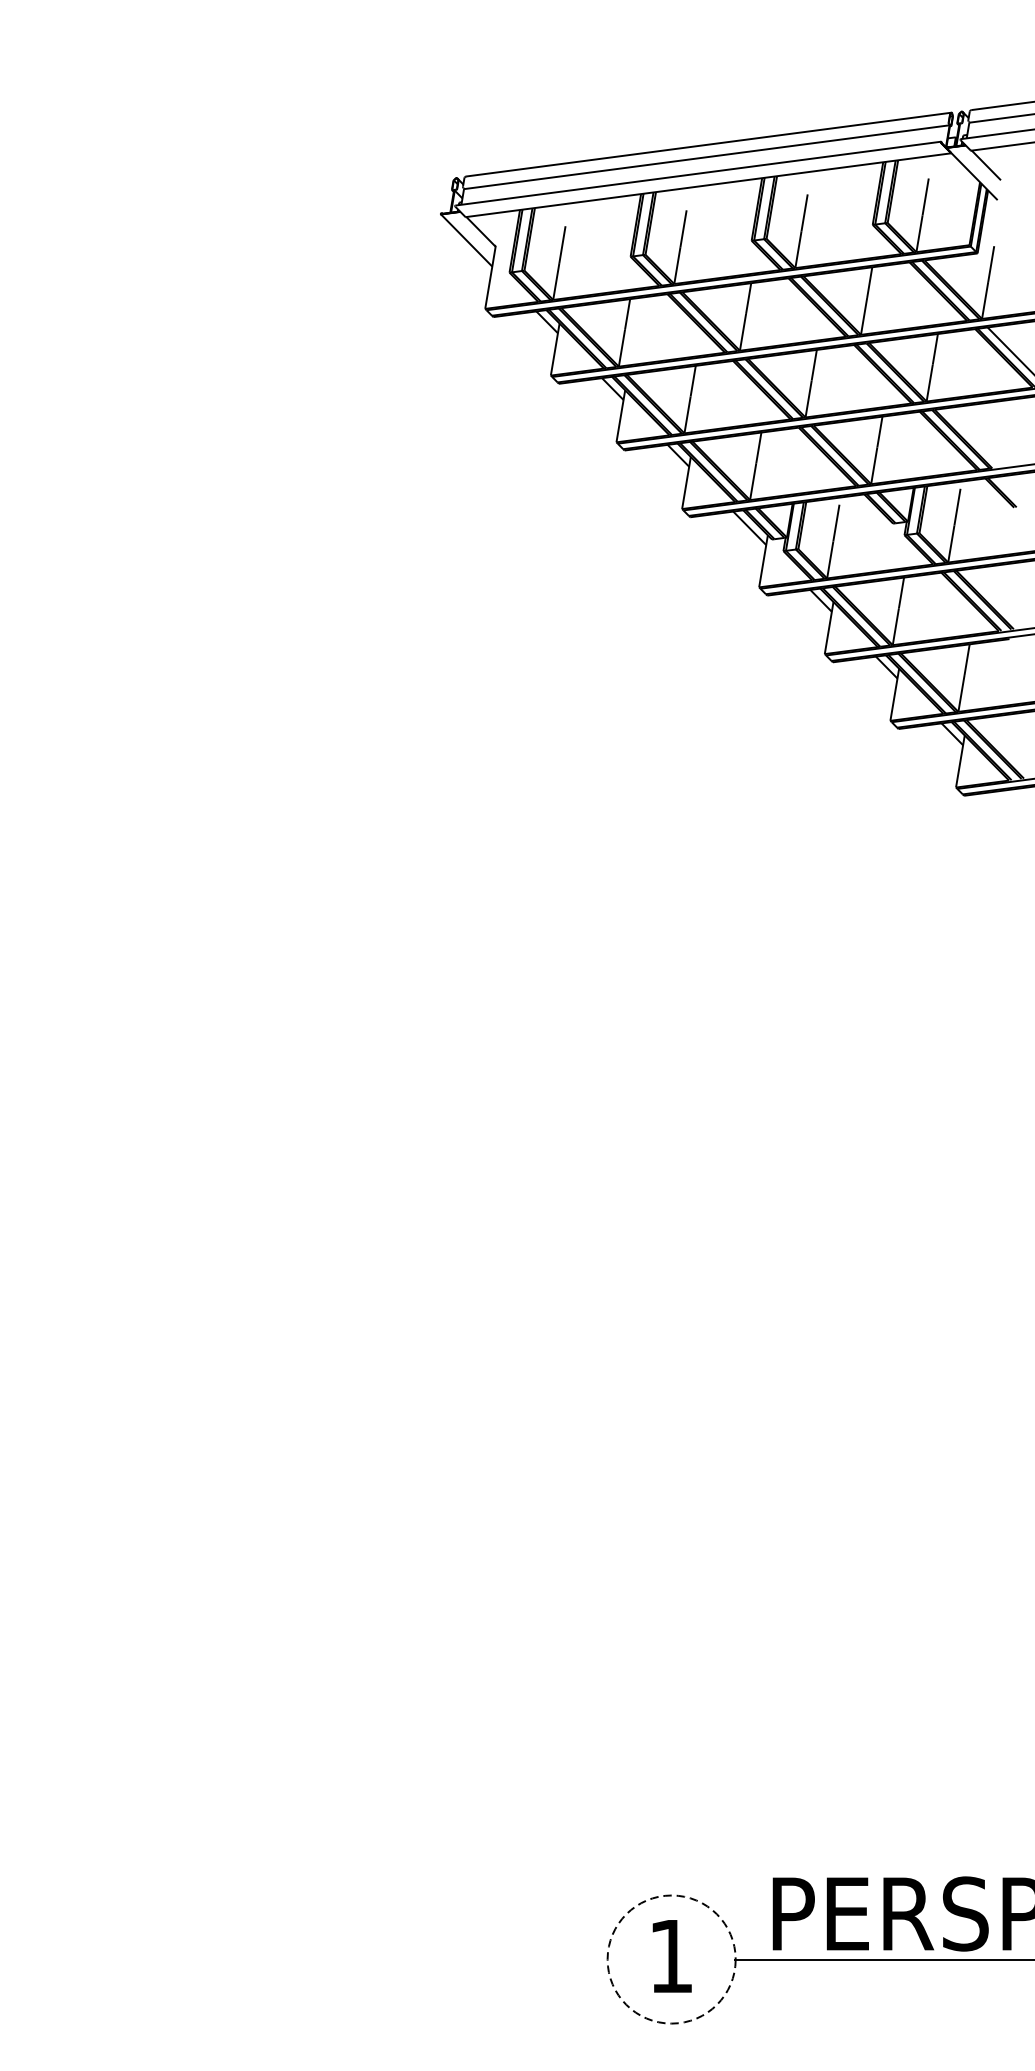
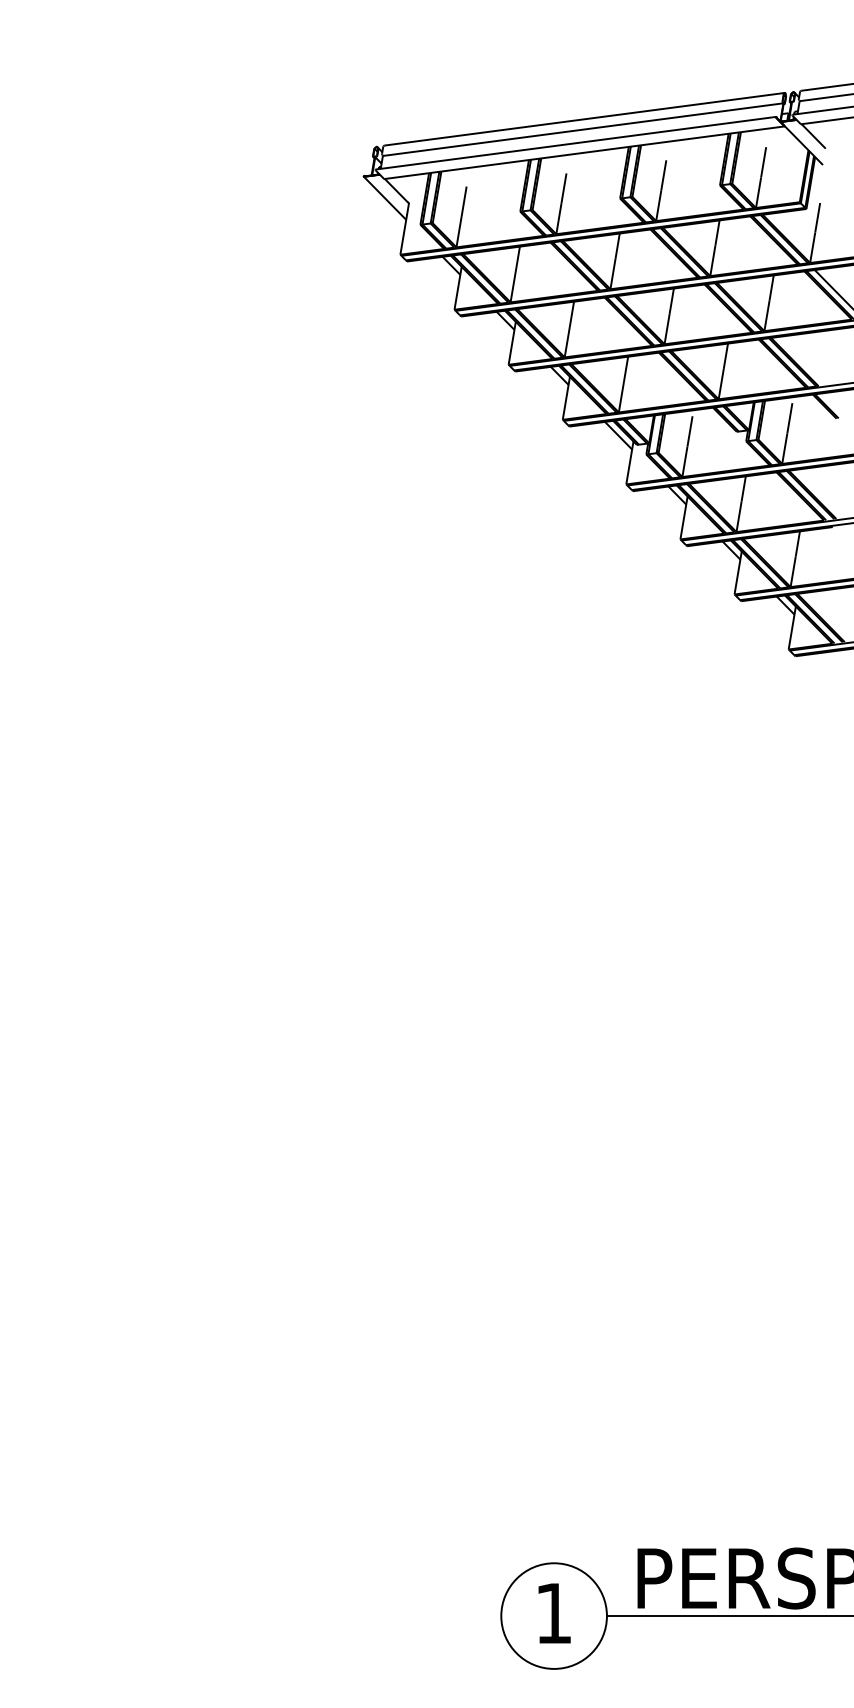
circle: (670, 1958) -> (553, 1615), dashed -> solid

